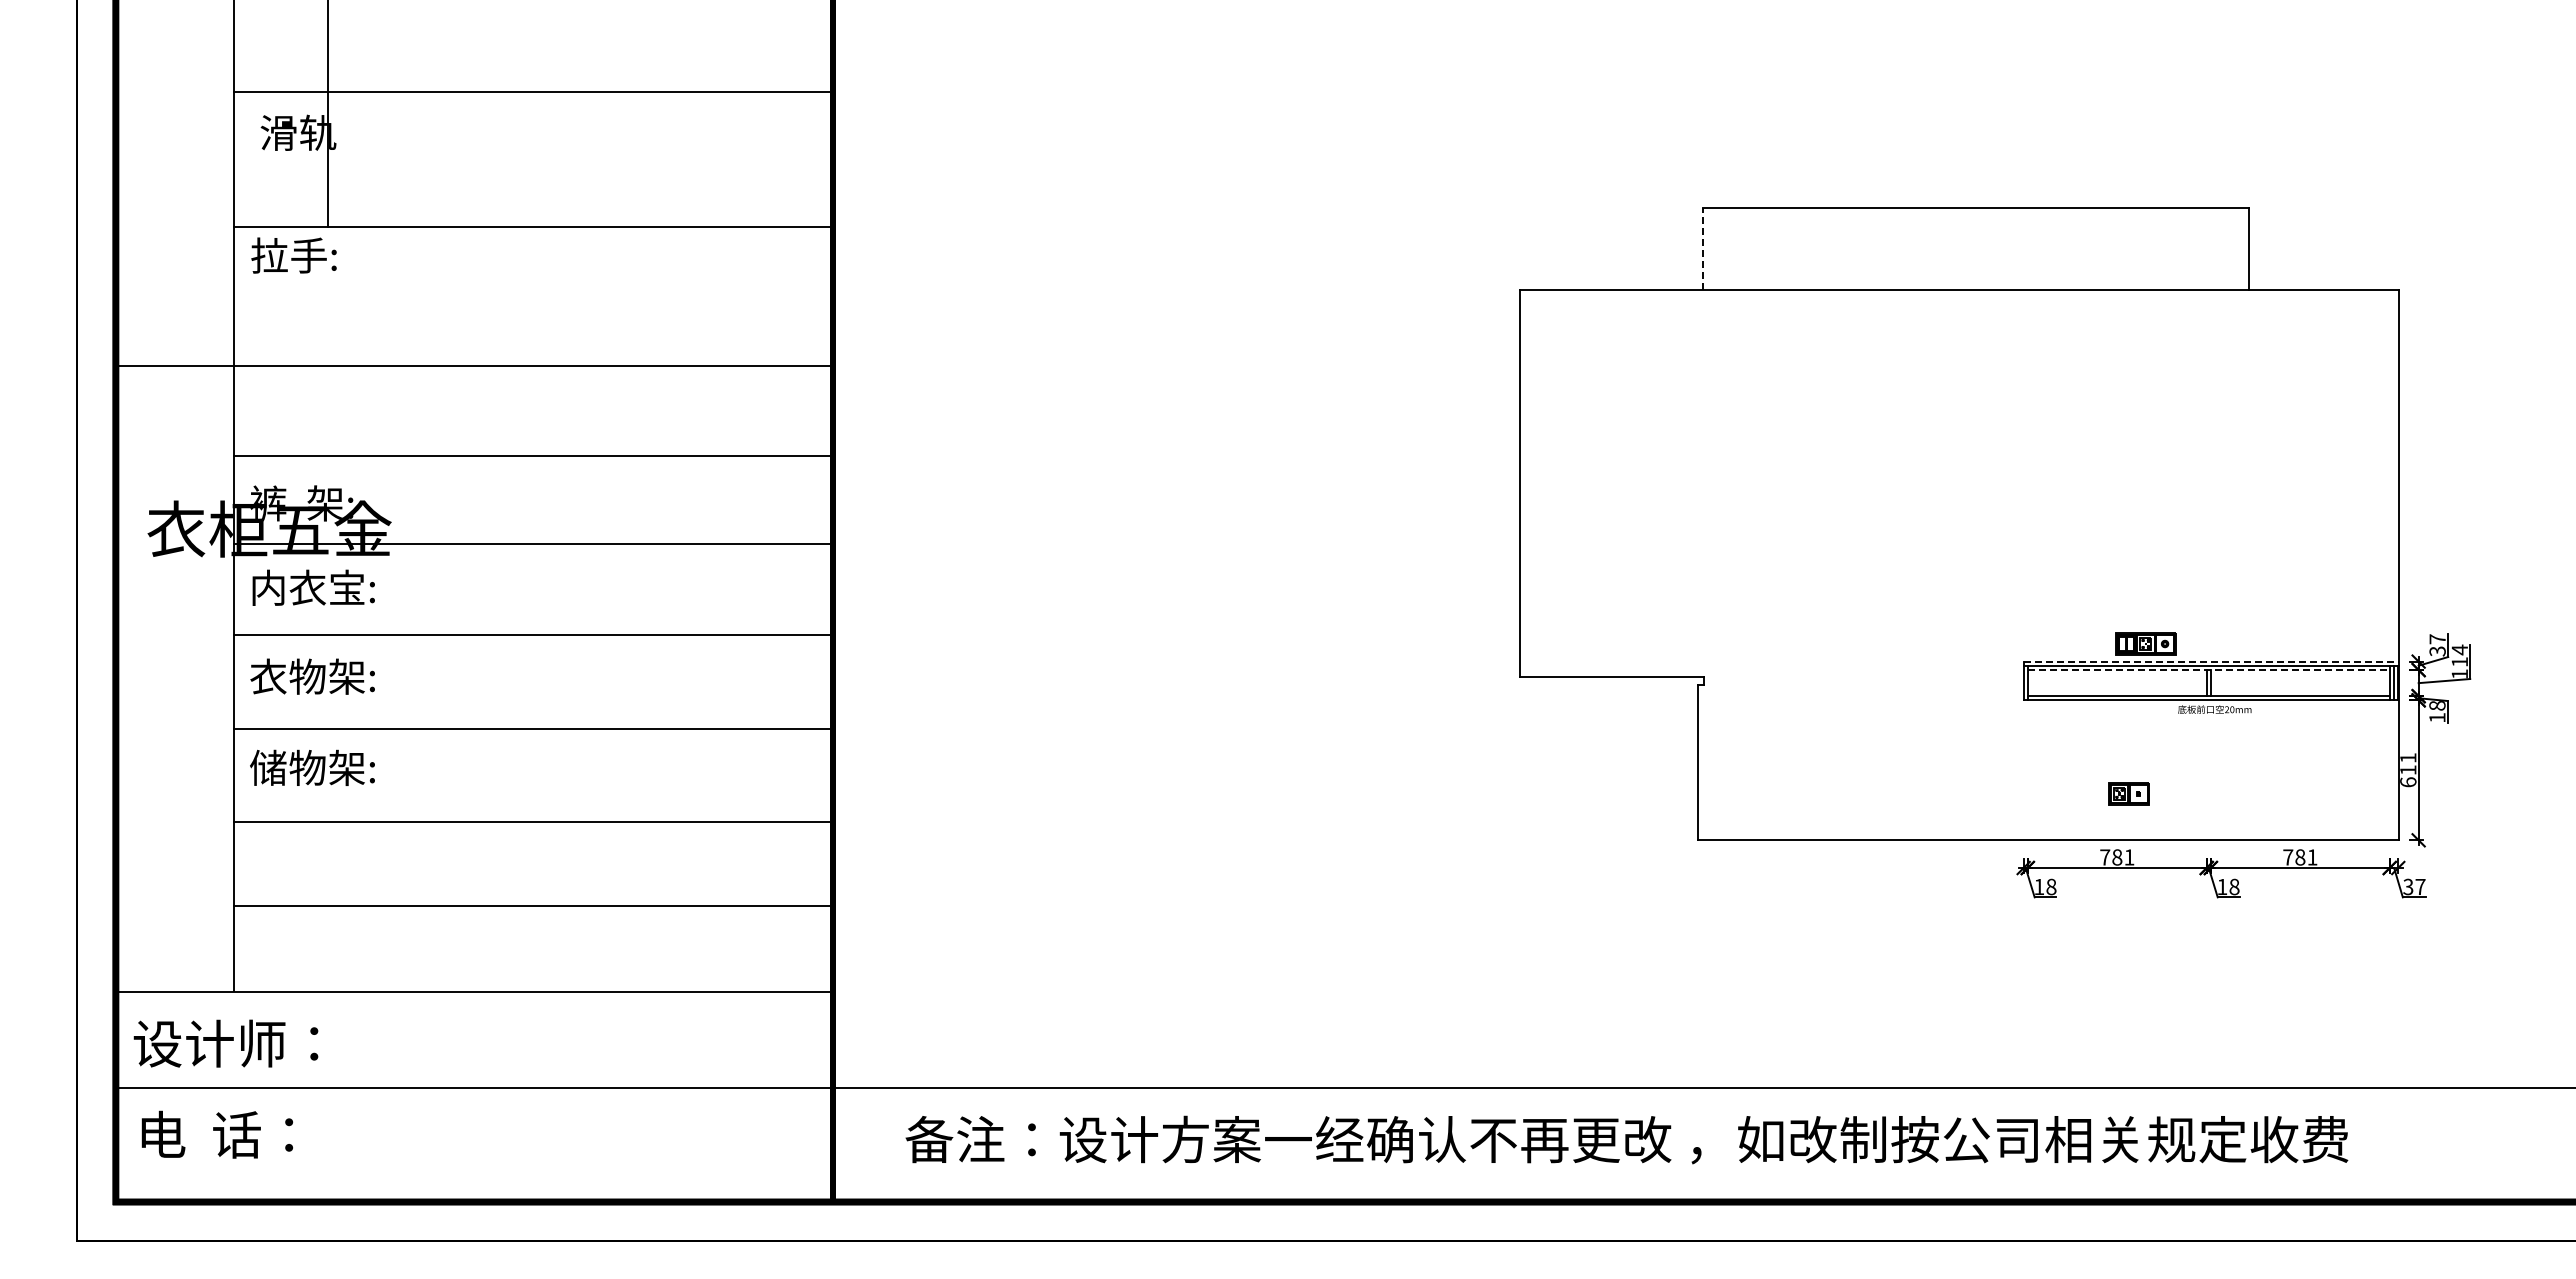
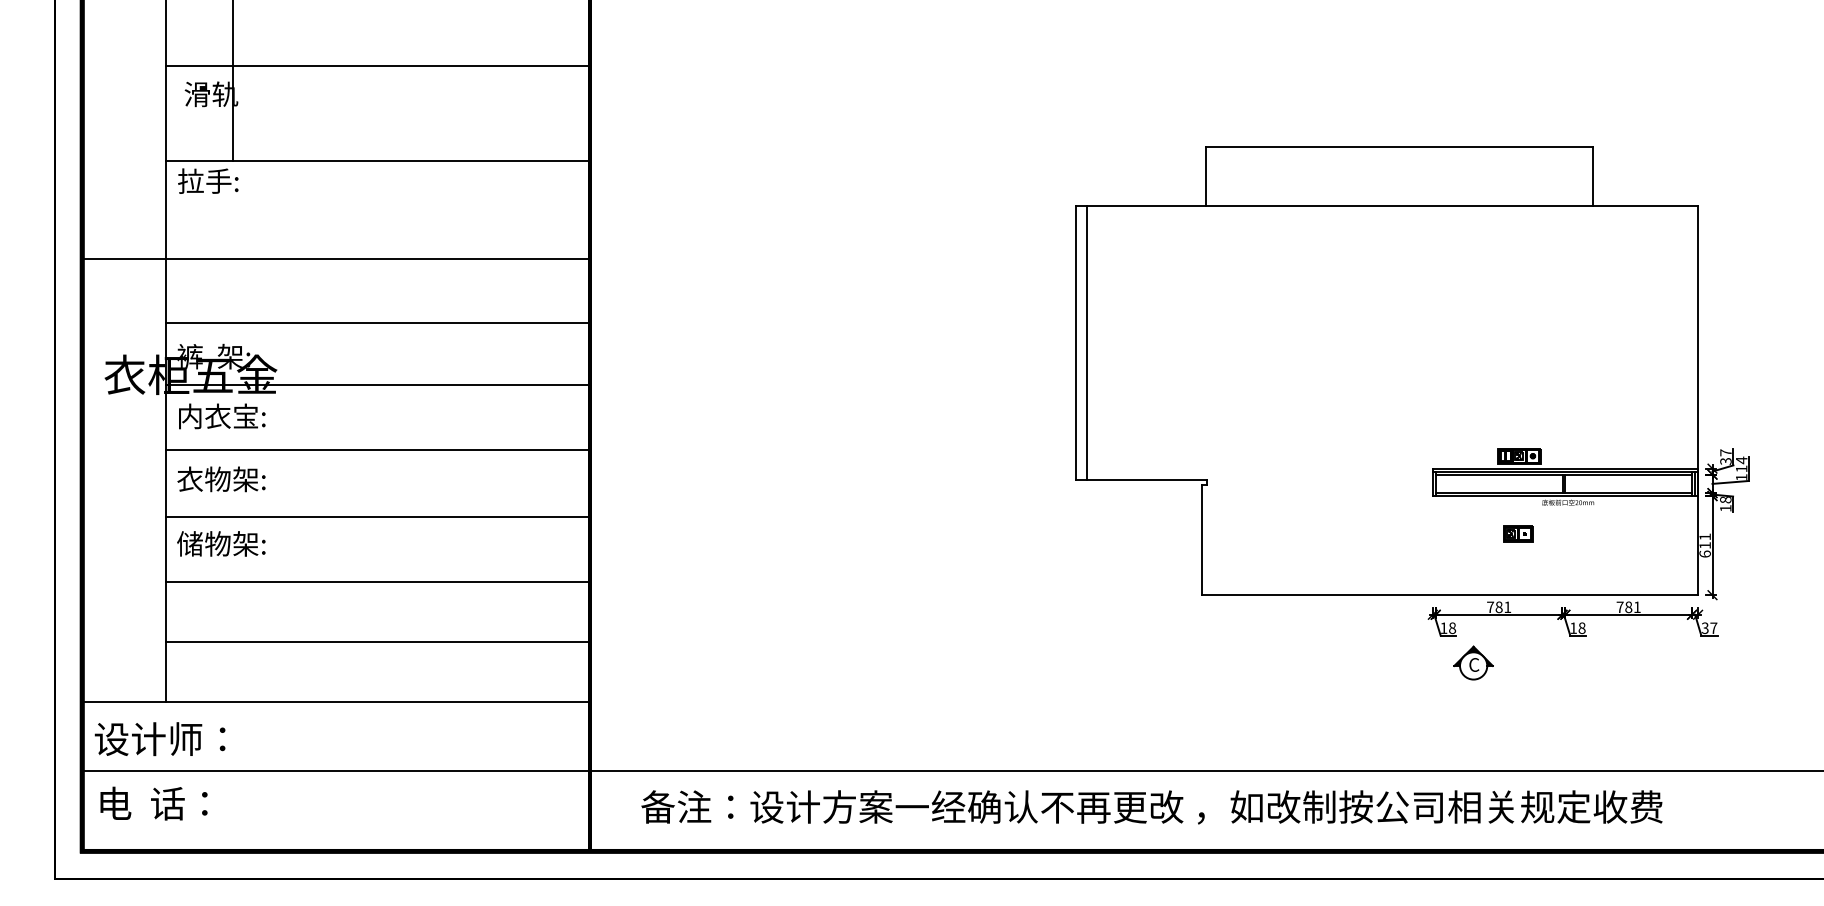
line: (1702, 248) -> (1205, 176), dashed -> solid
line: (1535, 483) -> (1087, 342), added
line: (2211, 661) -> (1565, 468), dashed -> solid
line: (2208, 670) -> (1563, 474), dashed -> solid
part: (2128, 793) -> (1517, 533), moved
part: (2080, 936) -> (1473, 663), added

